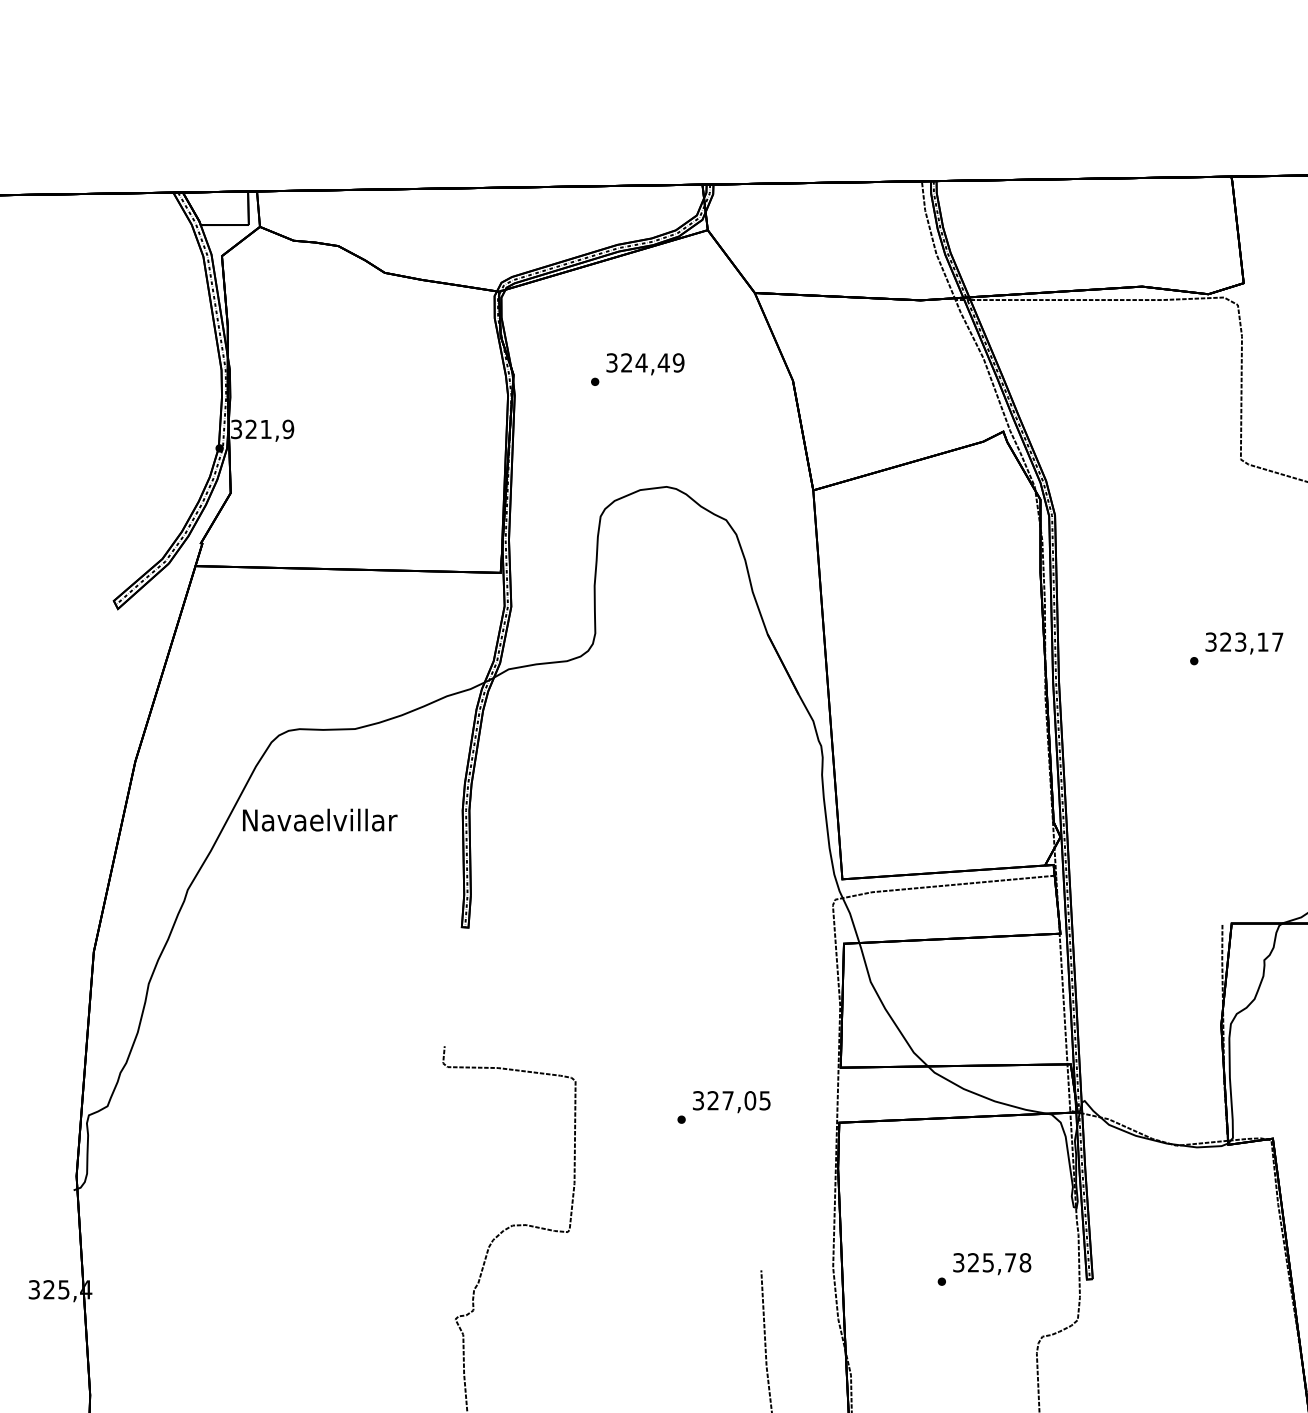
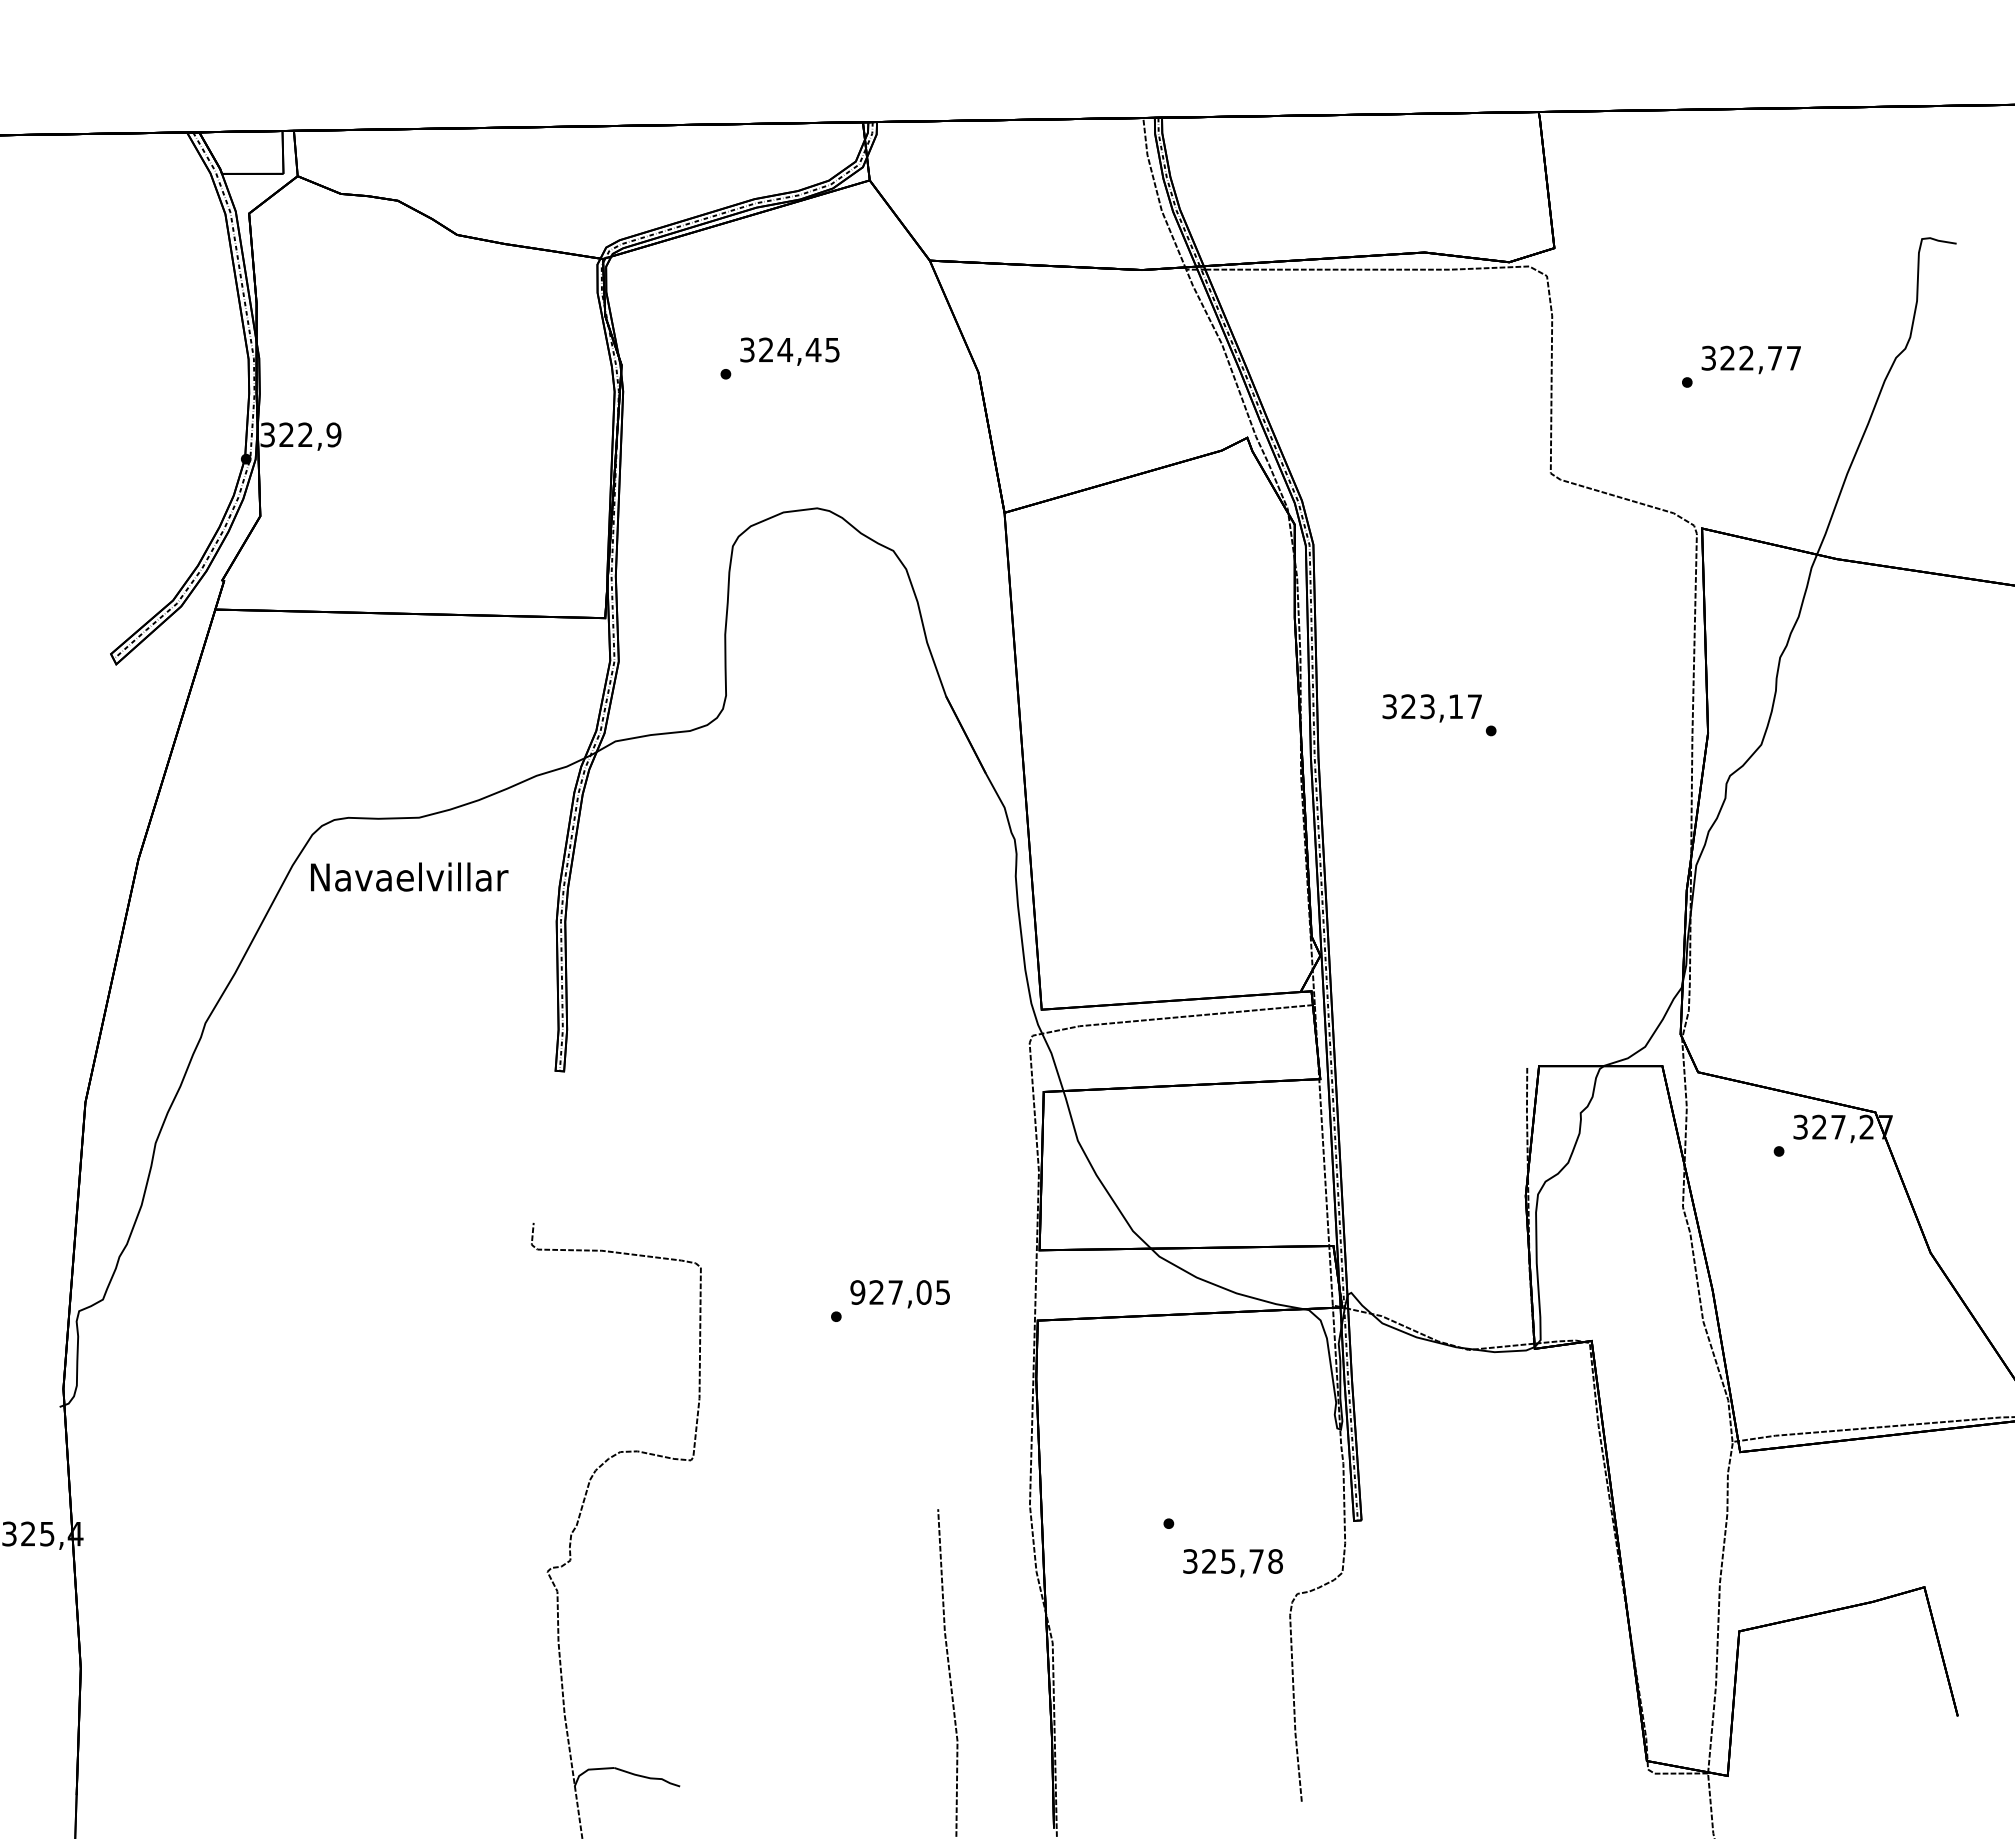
text: (678, 362) -> (832, 349), 324,49 -> 324,45
text: (266, 429) -> (305, 434), 321,9 -> 322,9
text: (1243, 643) -> (1431, 708), moved
text: (320, 819) -> (409, 876), moved
text: (698, 1100) -> (857, 1292), 327,05 -> 927,05
text: (991, 1264) -> (1232, 1563), moved

